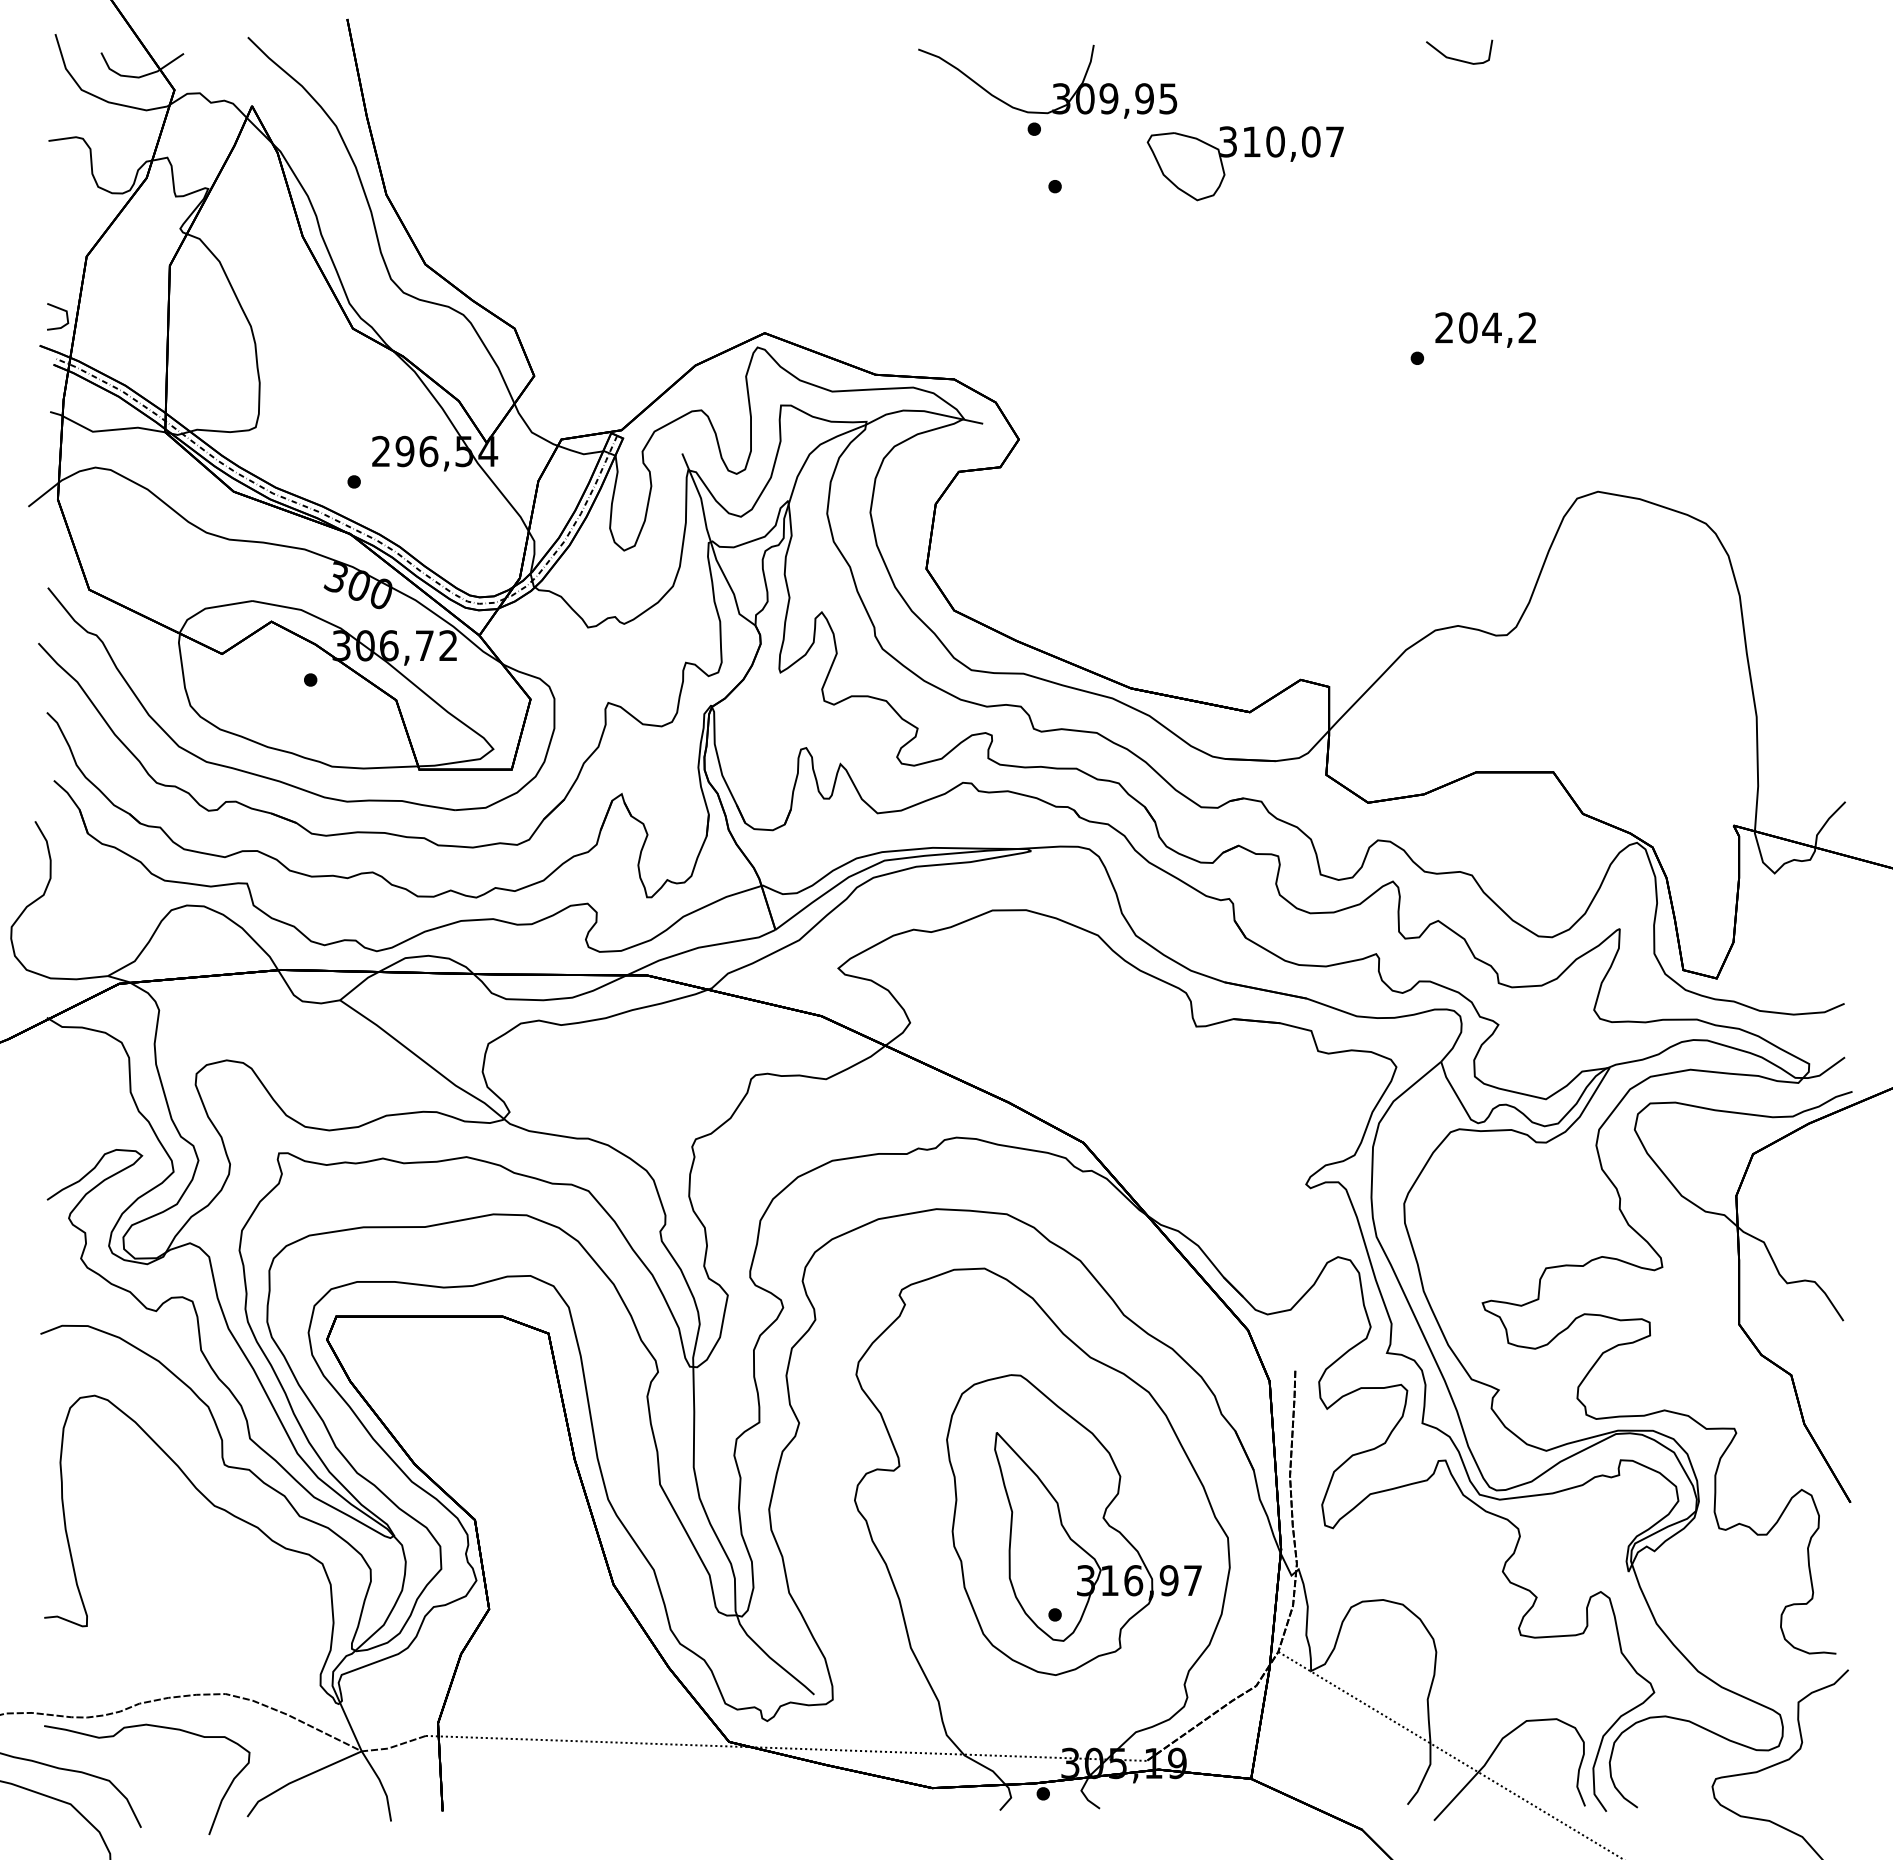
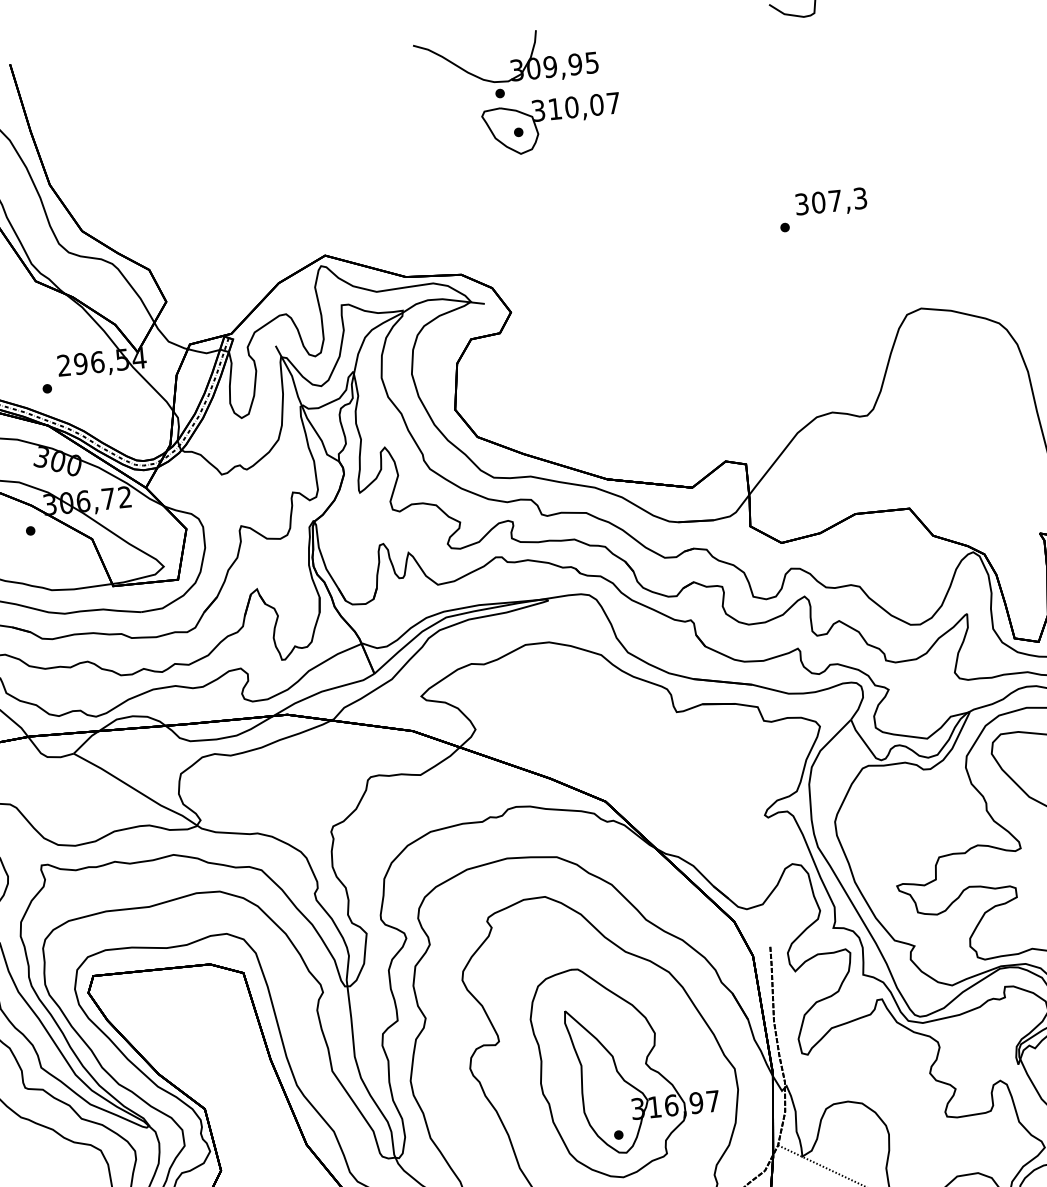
part: (1244, 156) -> (551, 119), moved
text: (1485, 327) -> (830, 201), 204,2 -> 307,3

